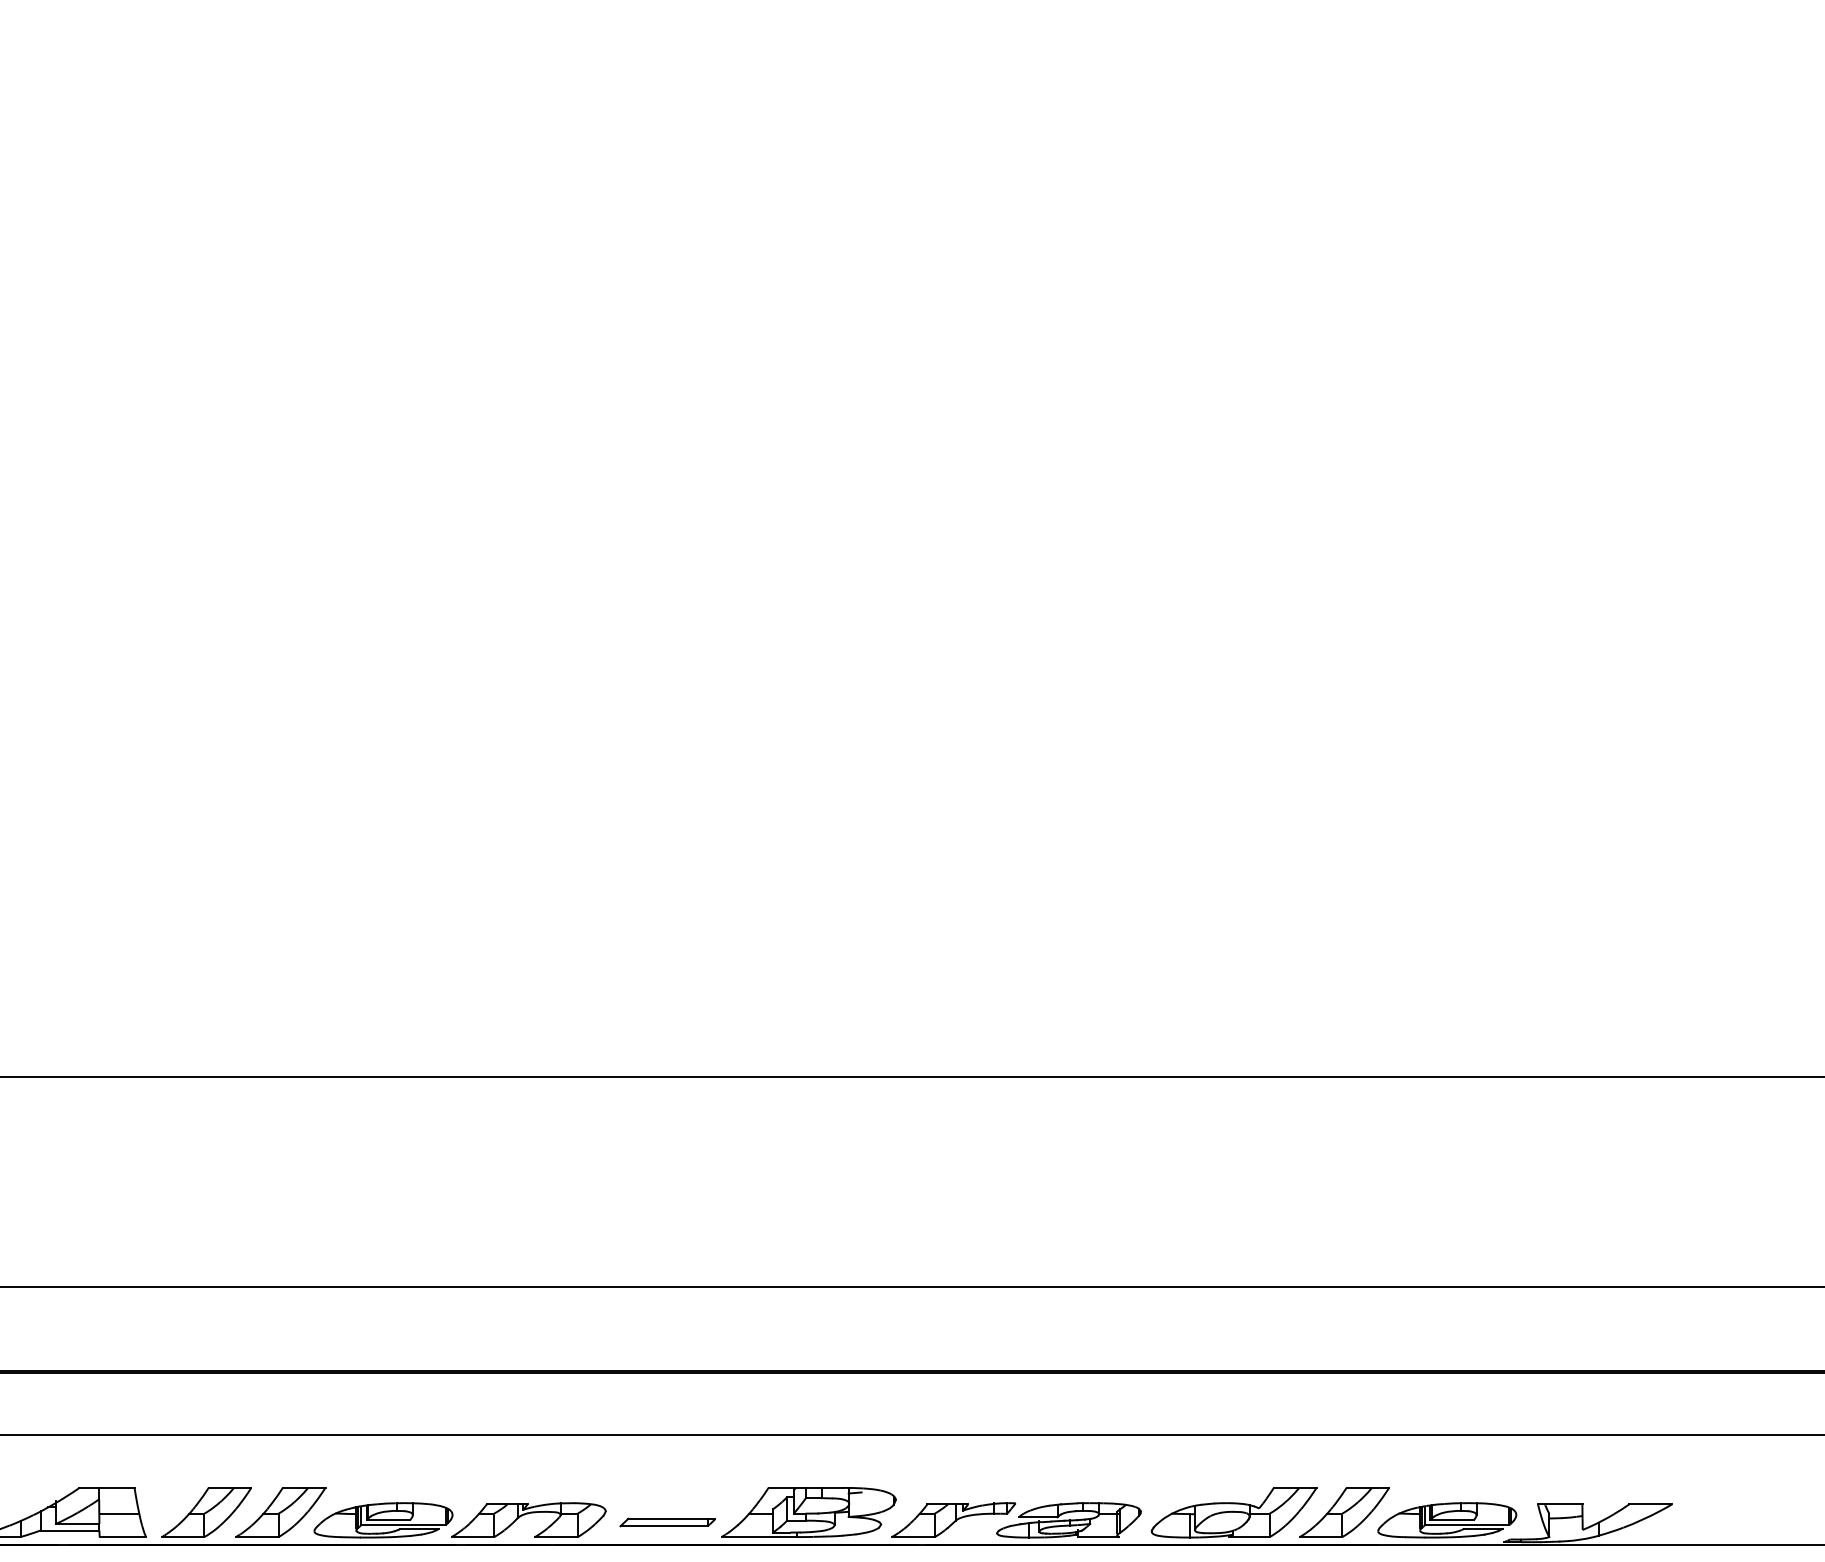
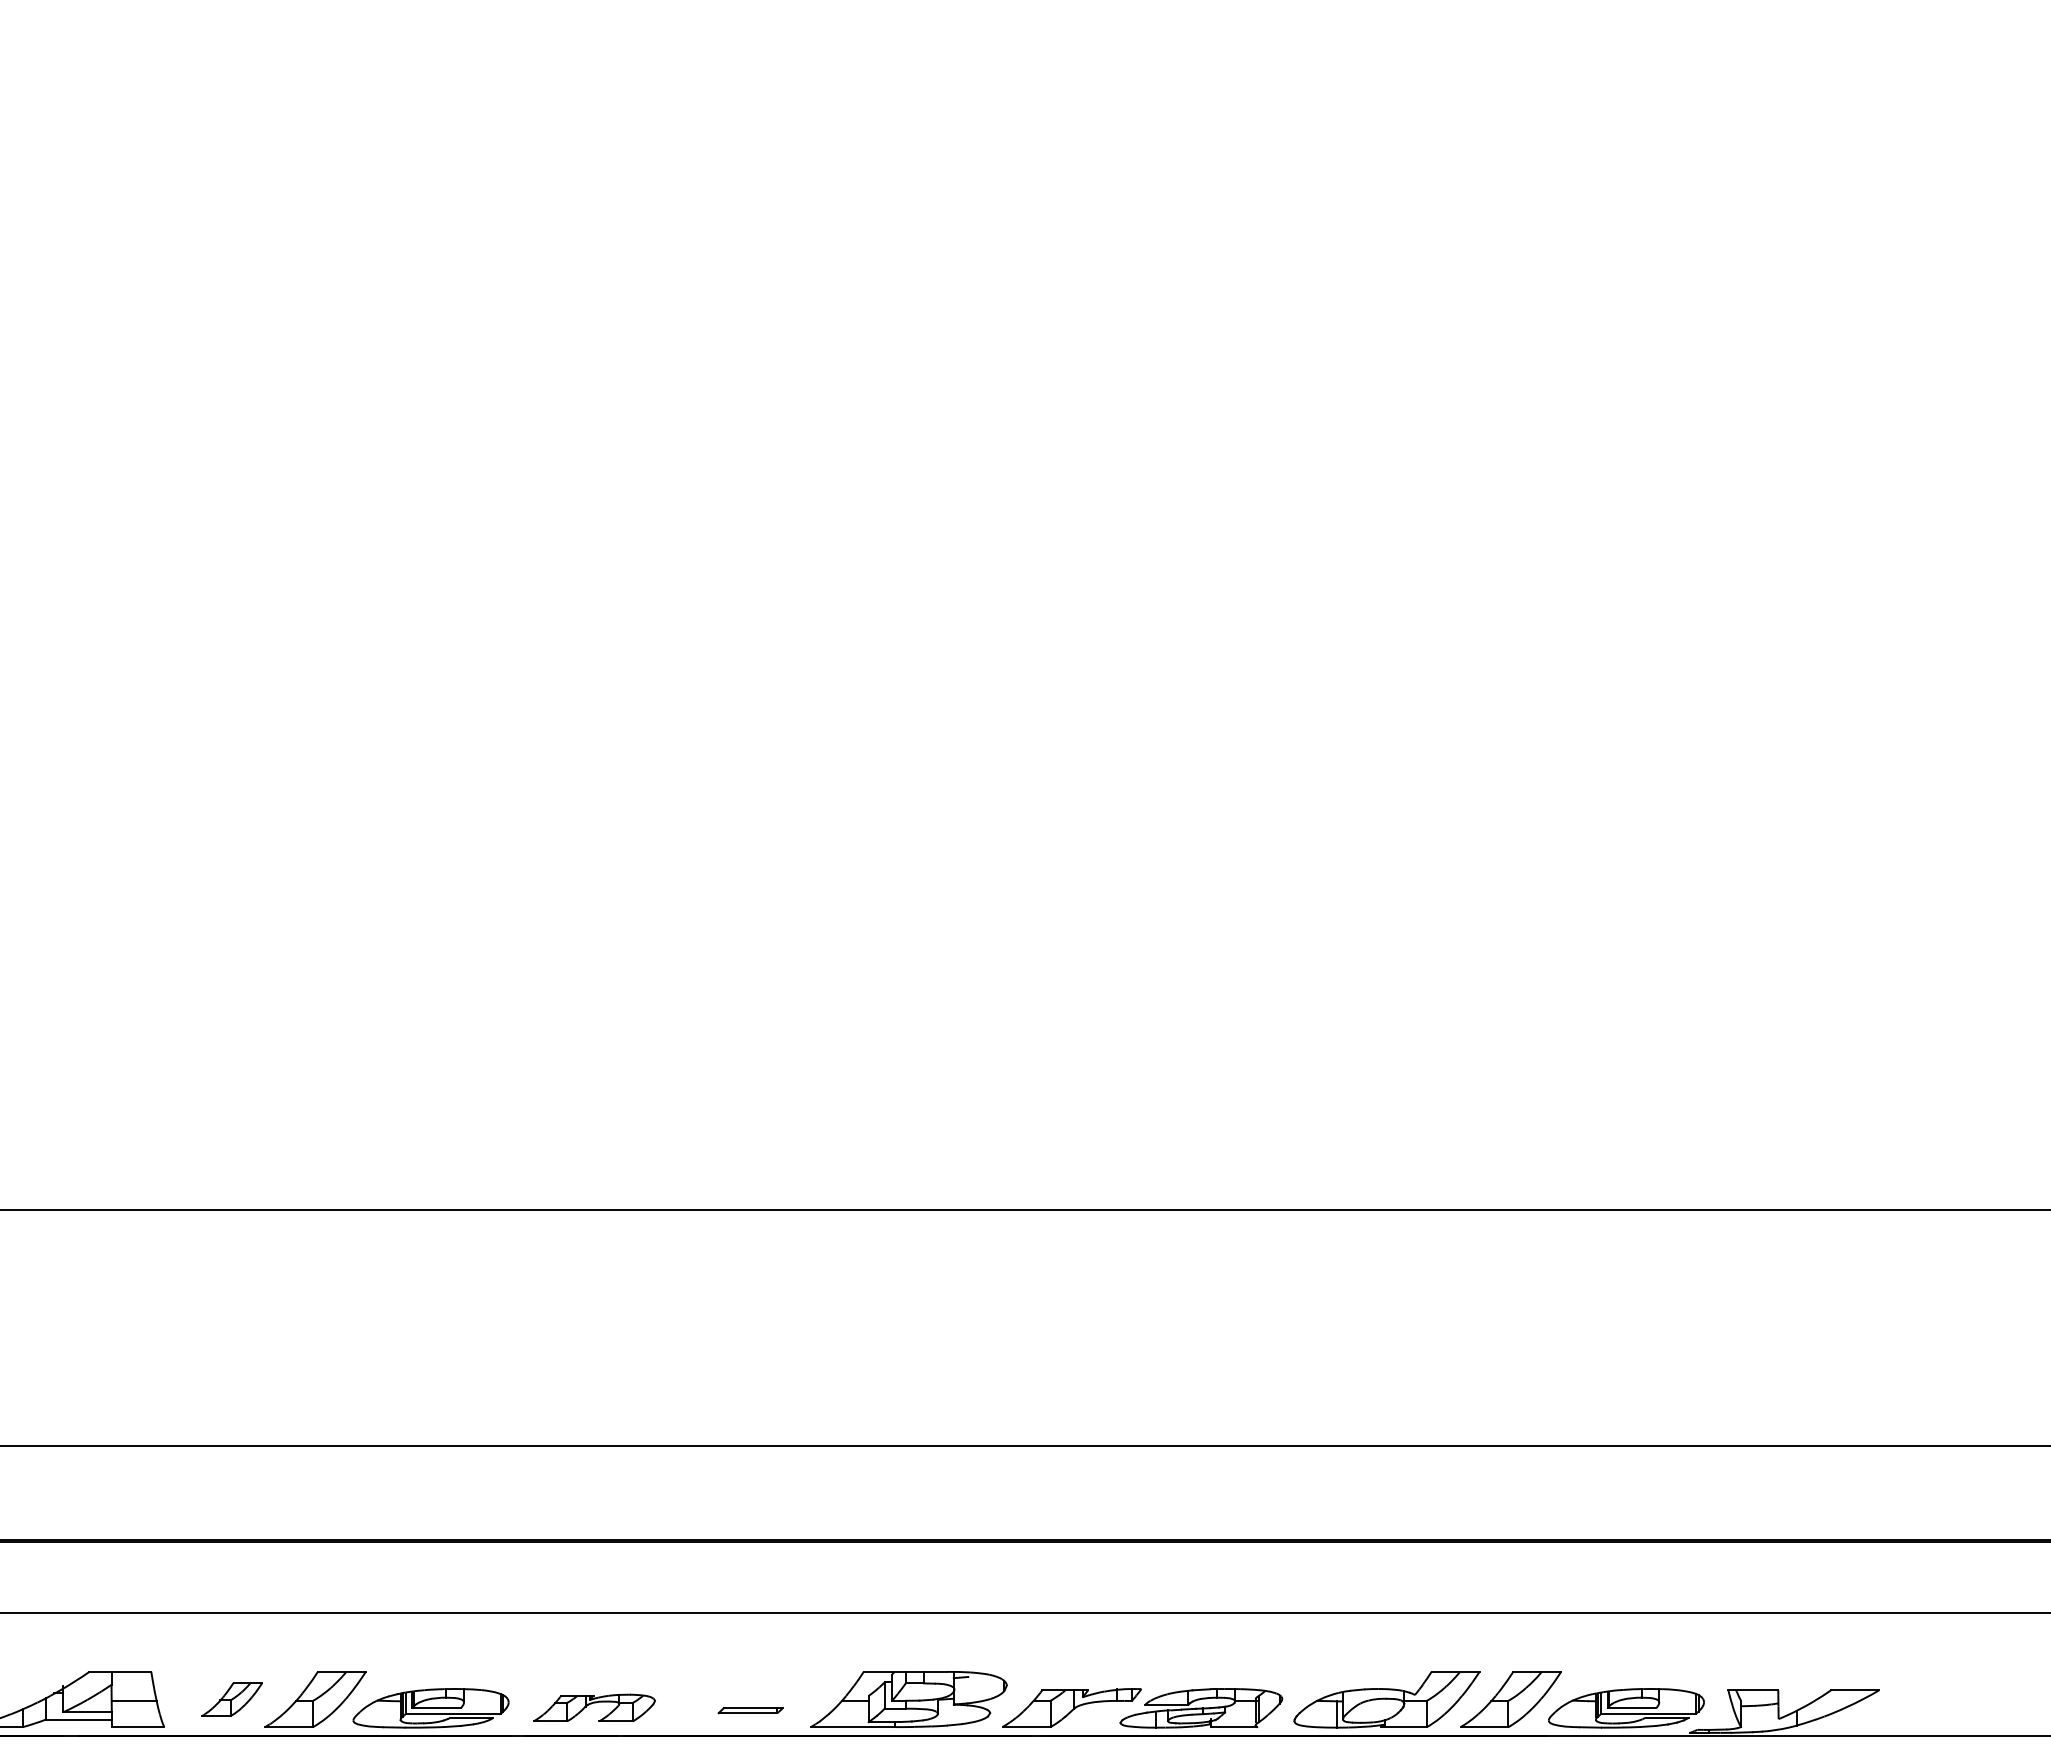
part: (205, 1512) -> (231, 1699), size x0.6
part: (528, 1519) -> (594, 1707), size x0.7
part: (667, 1522) -> (750, 1710), size x0.6

